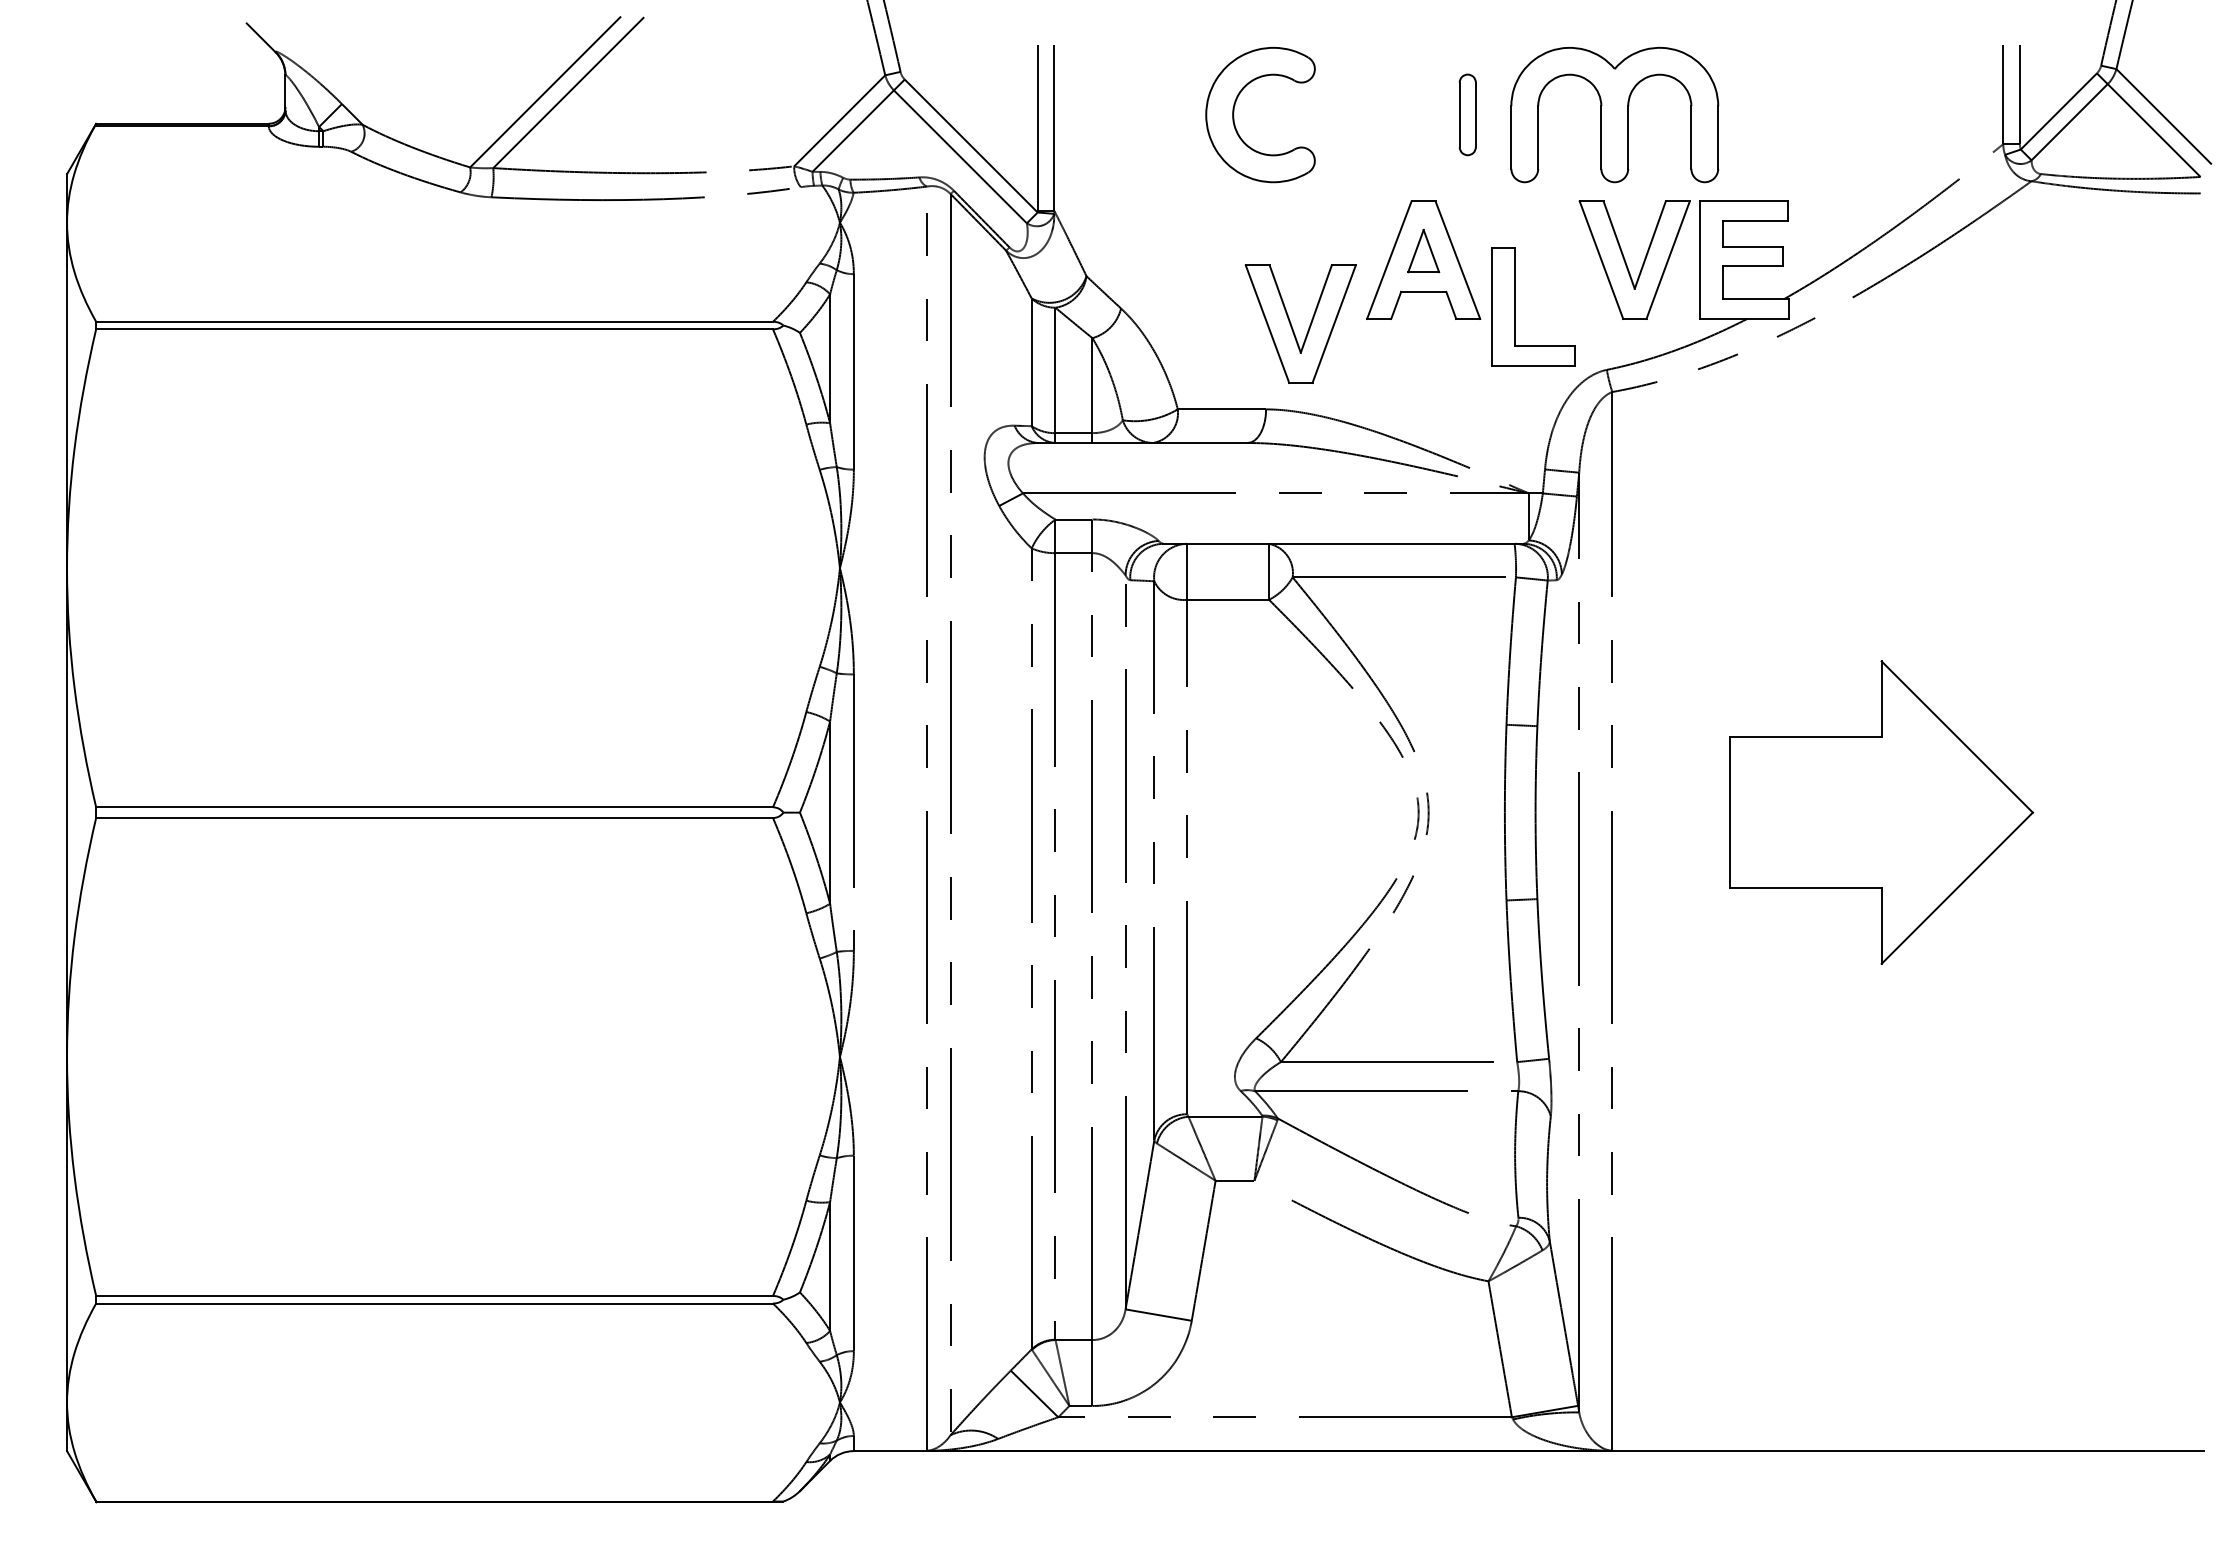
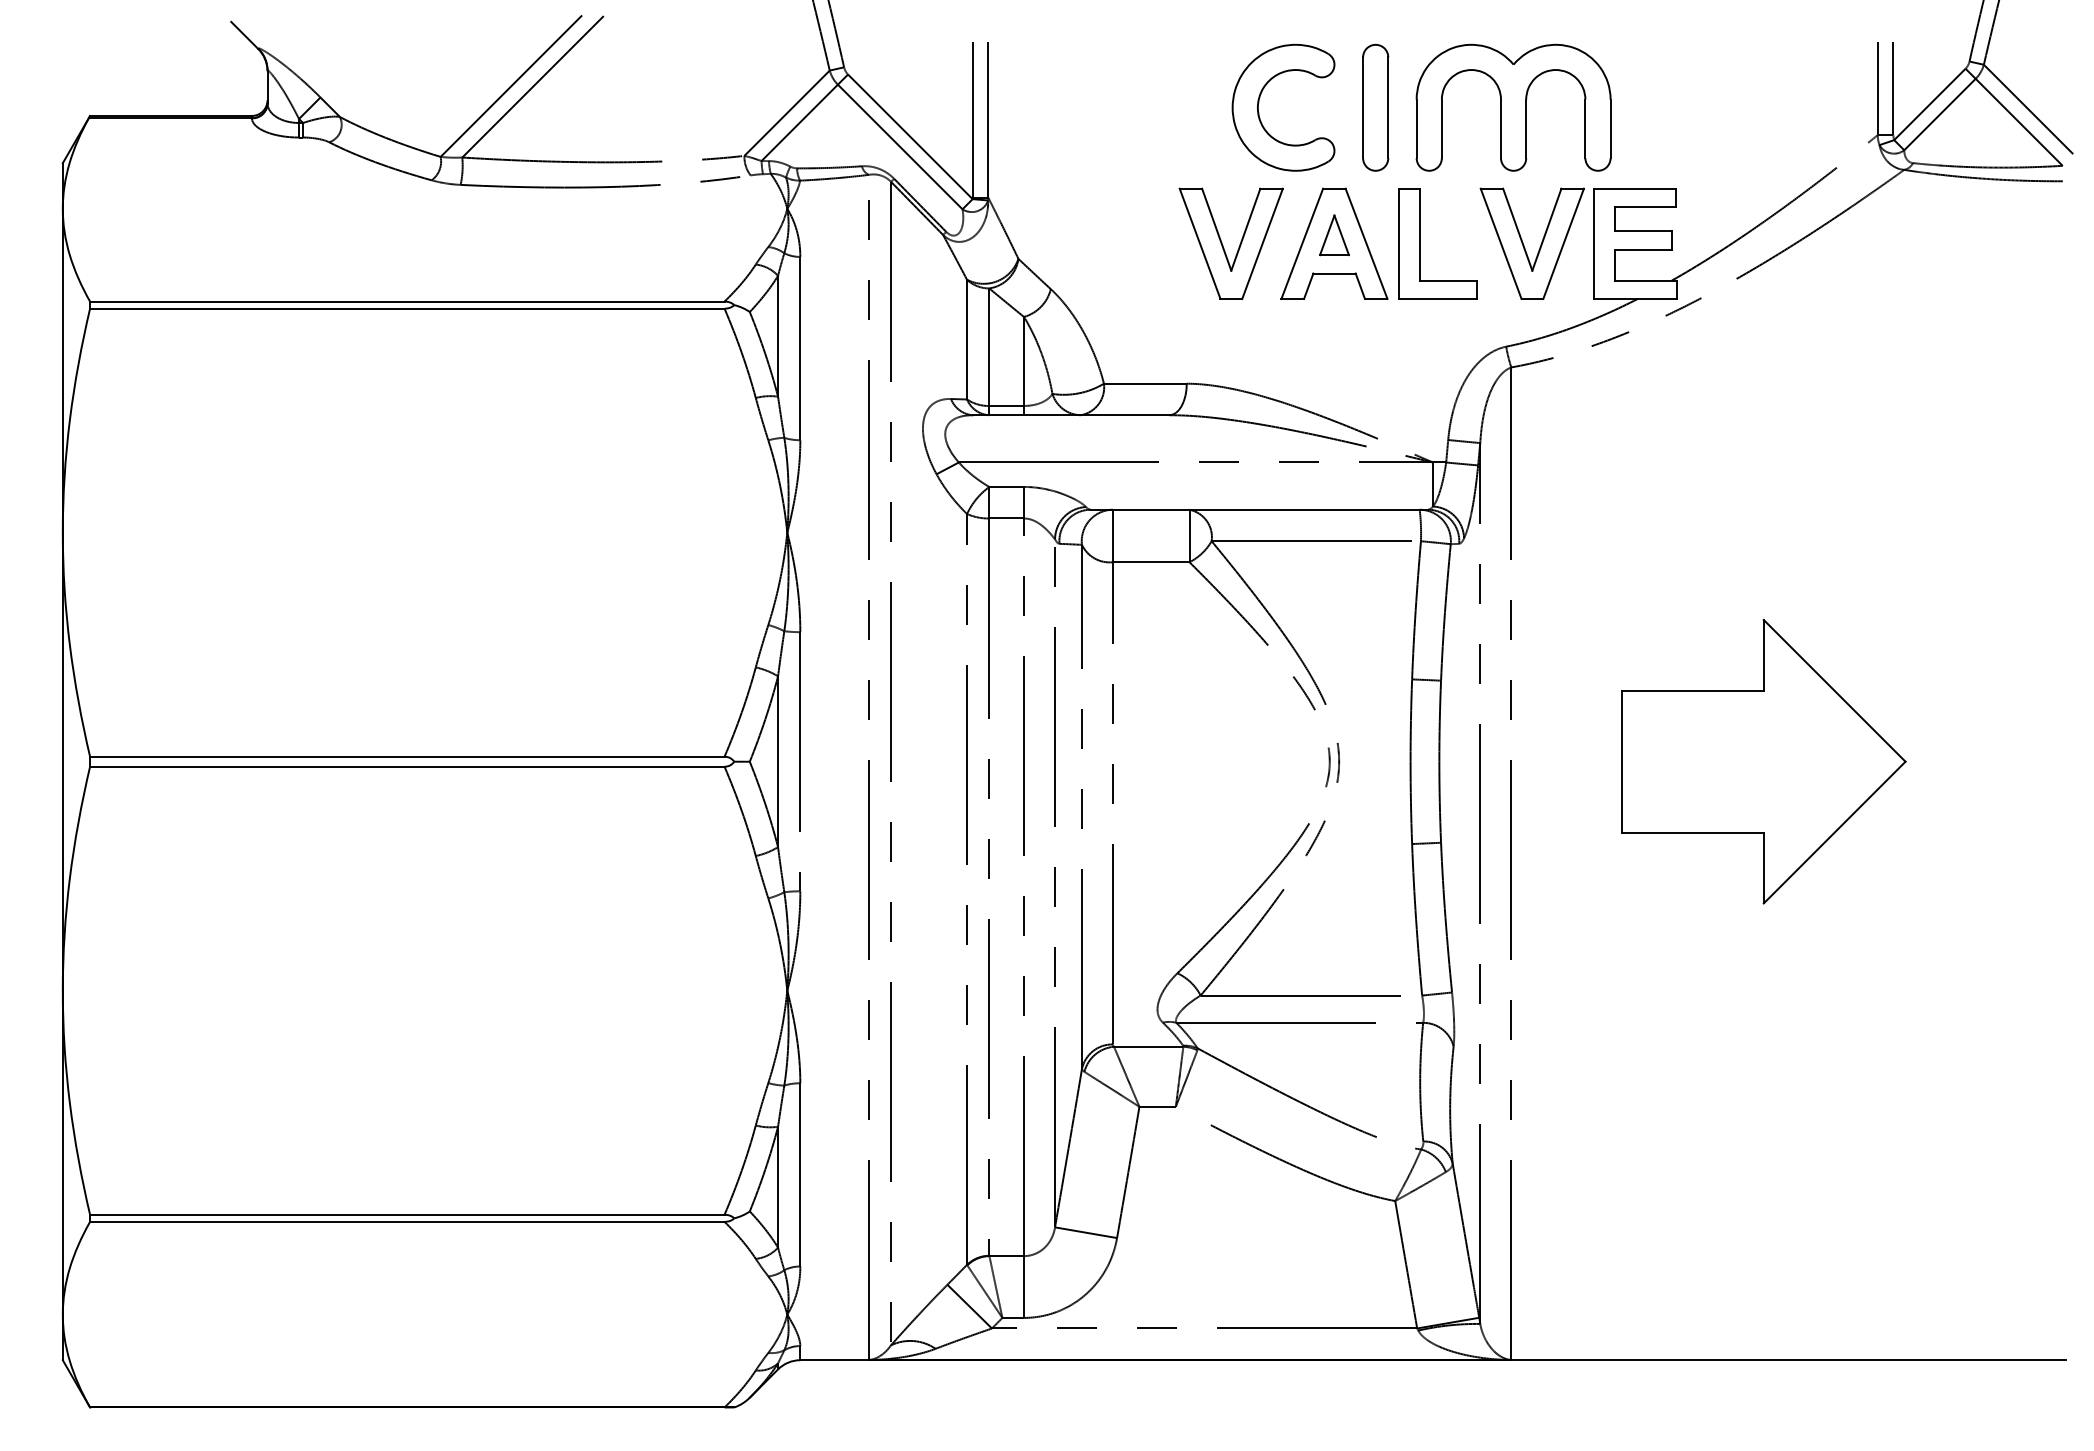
part: (1234, 110) -> (1259, 103), moved
part: (1467, 114) -> (1375, 107), size x1.67
part: (1515, 306) -> (1420, 243), moved
part: (1292, 325) -> (1223, 245), moved

